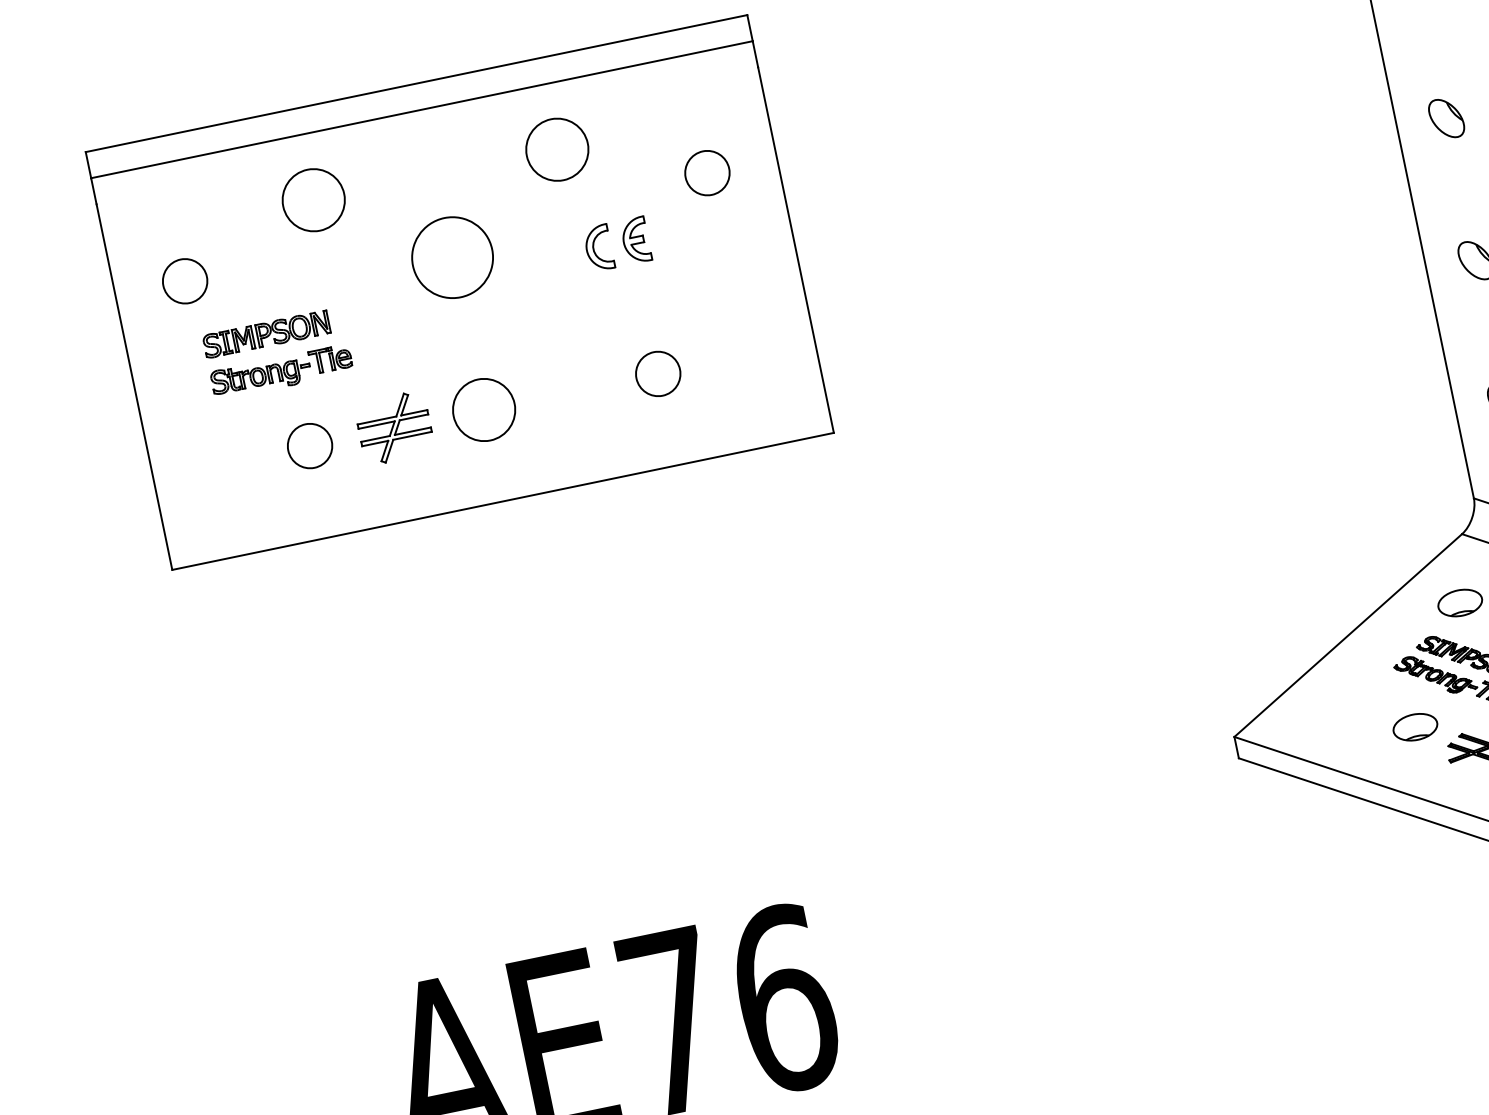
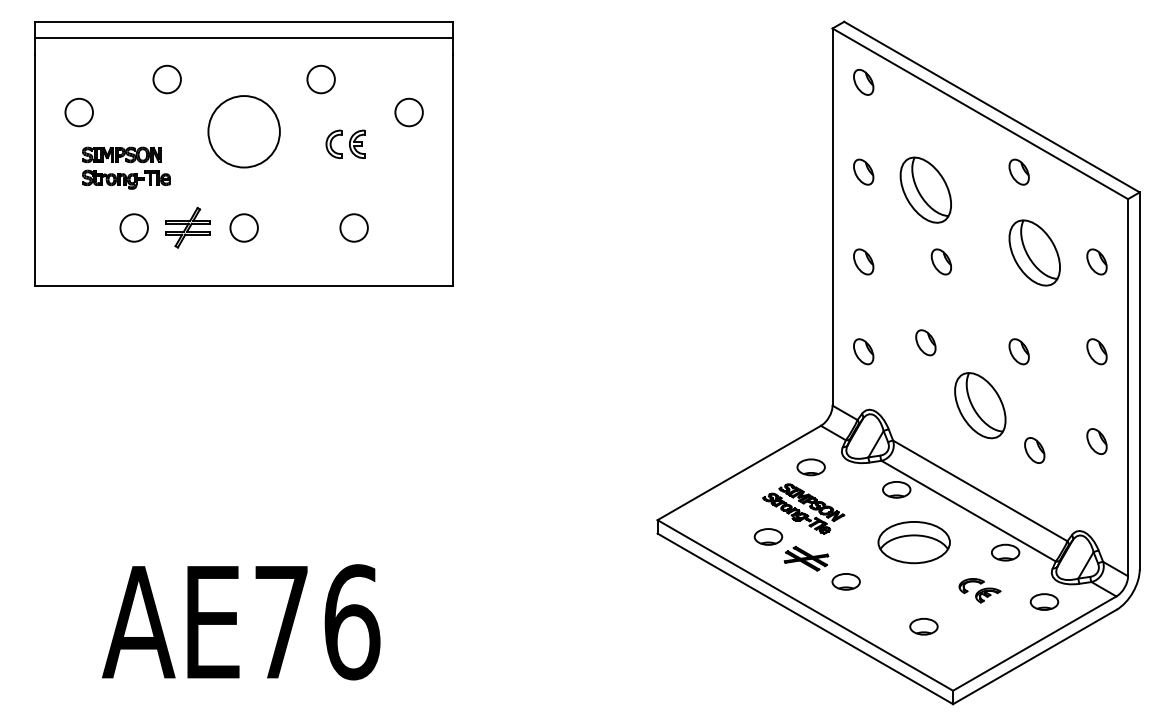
circle: (556, 149) -> (320, 79), size x0.71
circle: (312, 200) -> (166, 79), size x0.71
circle: (451, 257) -> (243, 131), size x1.43
circle: (482, 409) -> (243, 227), size x0.71

